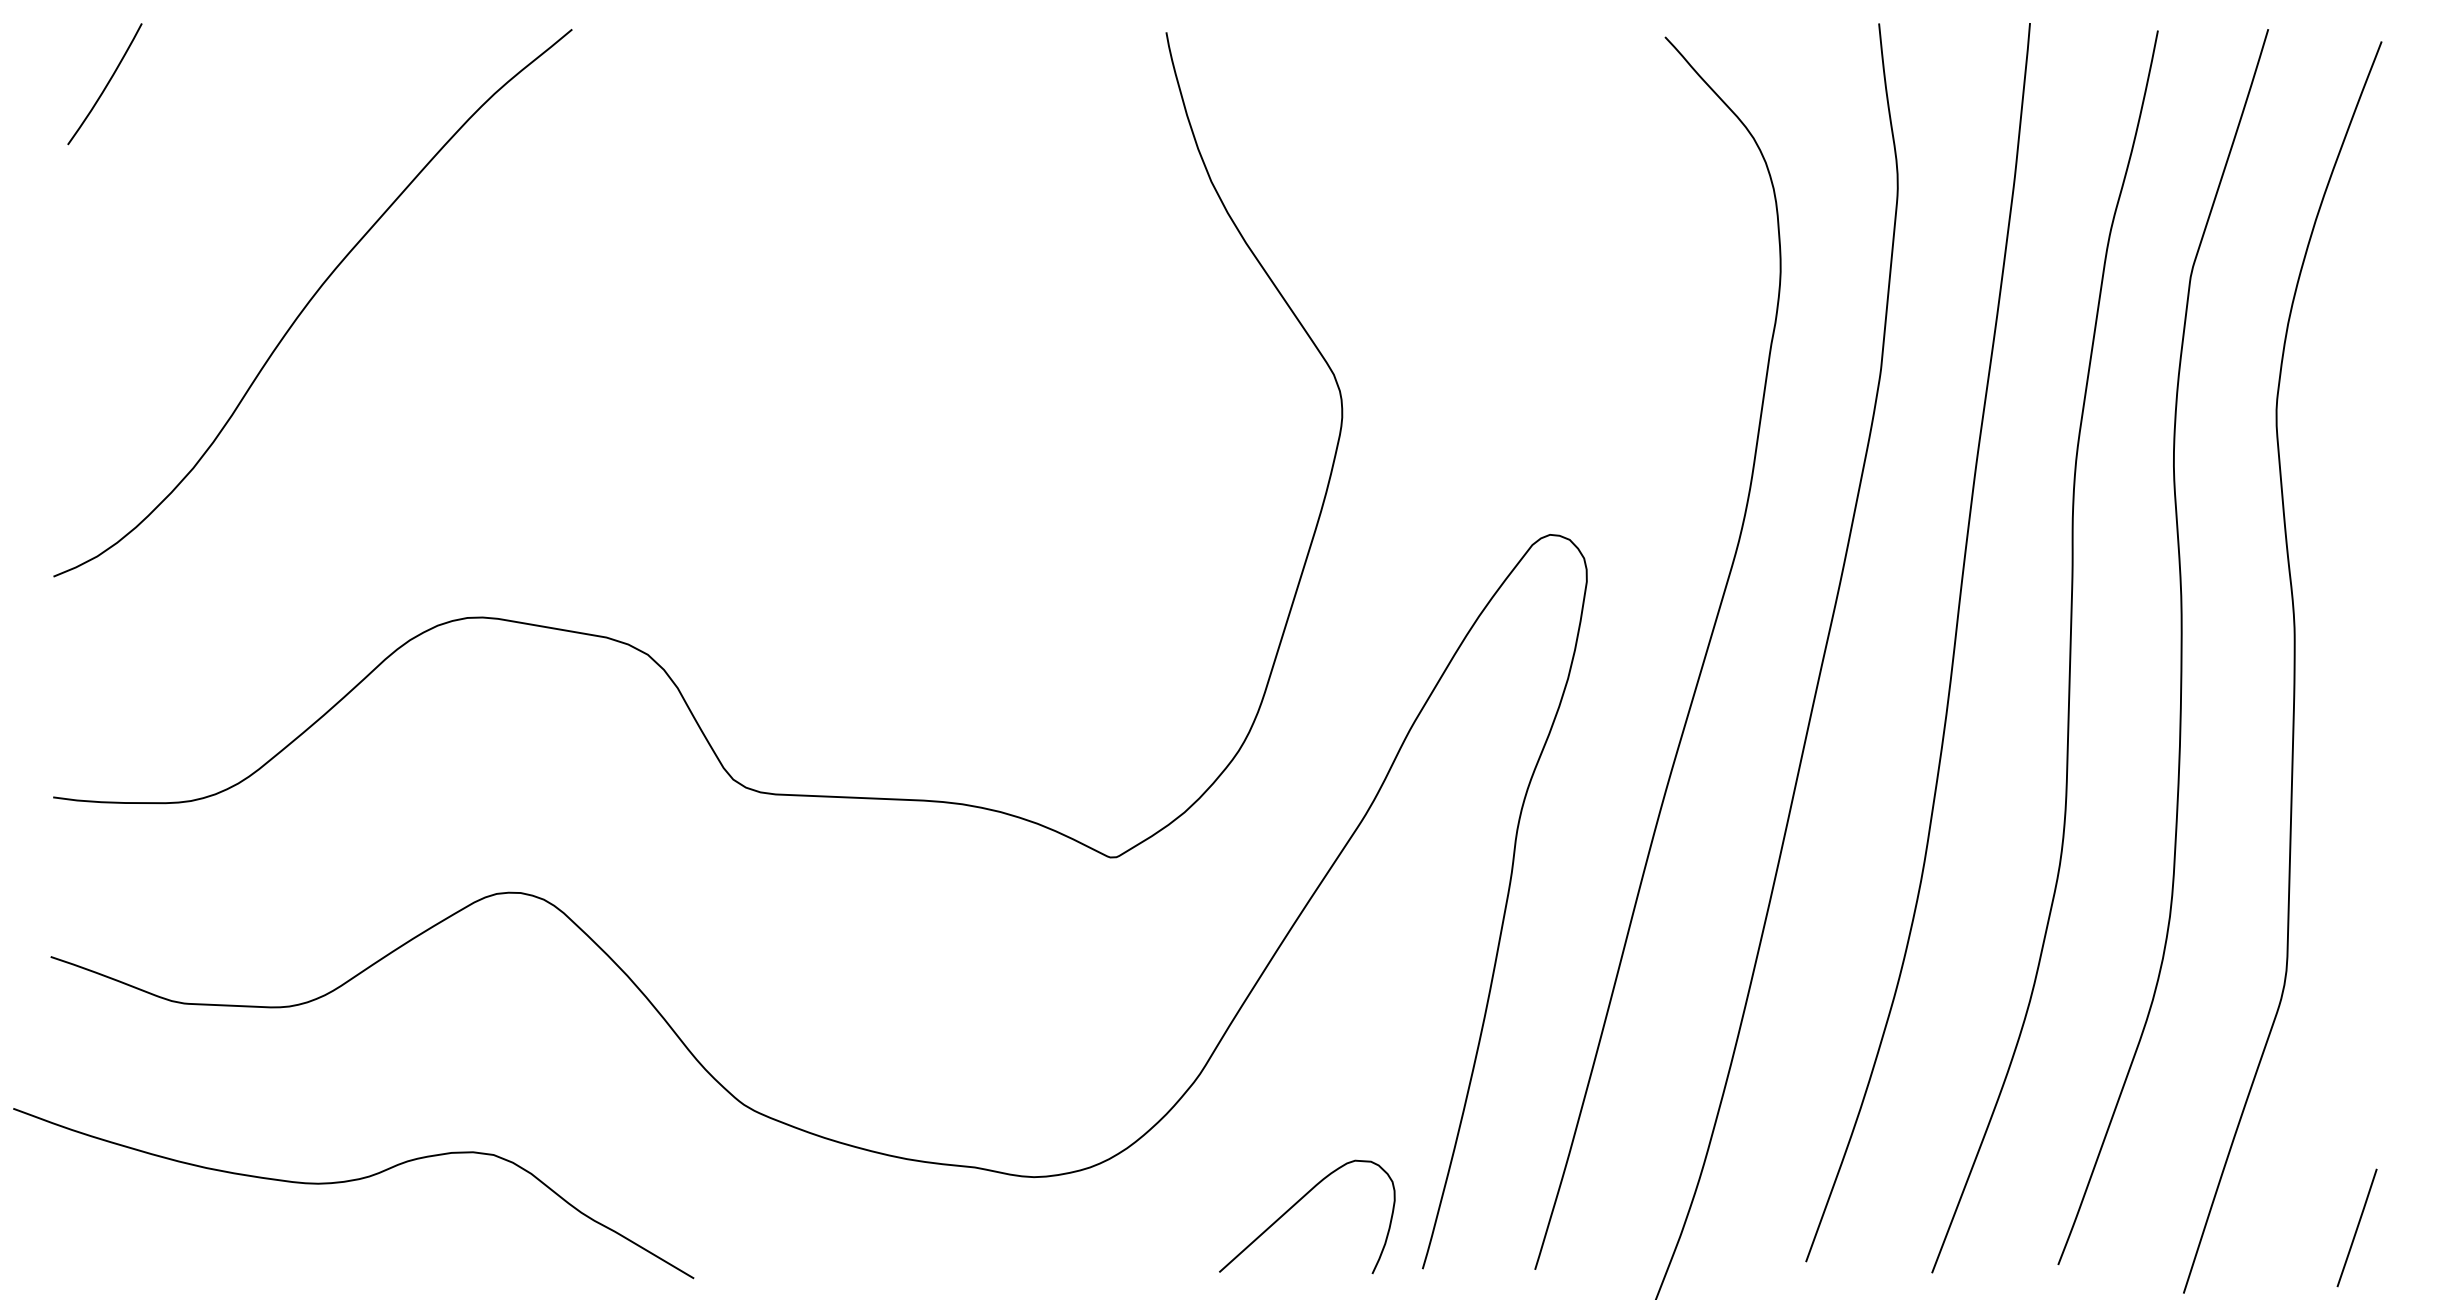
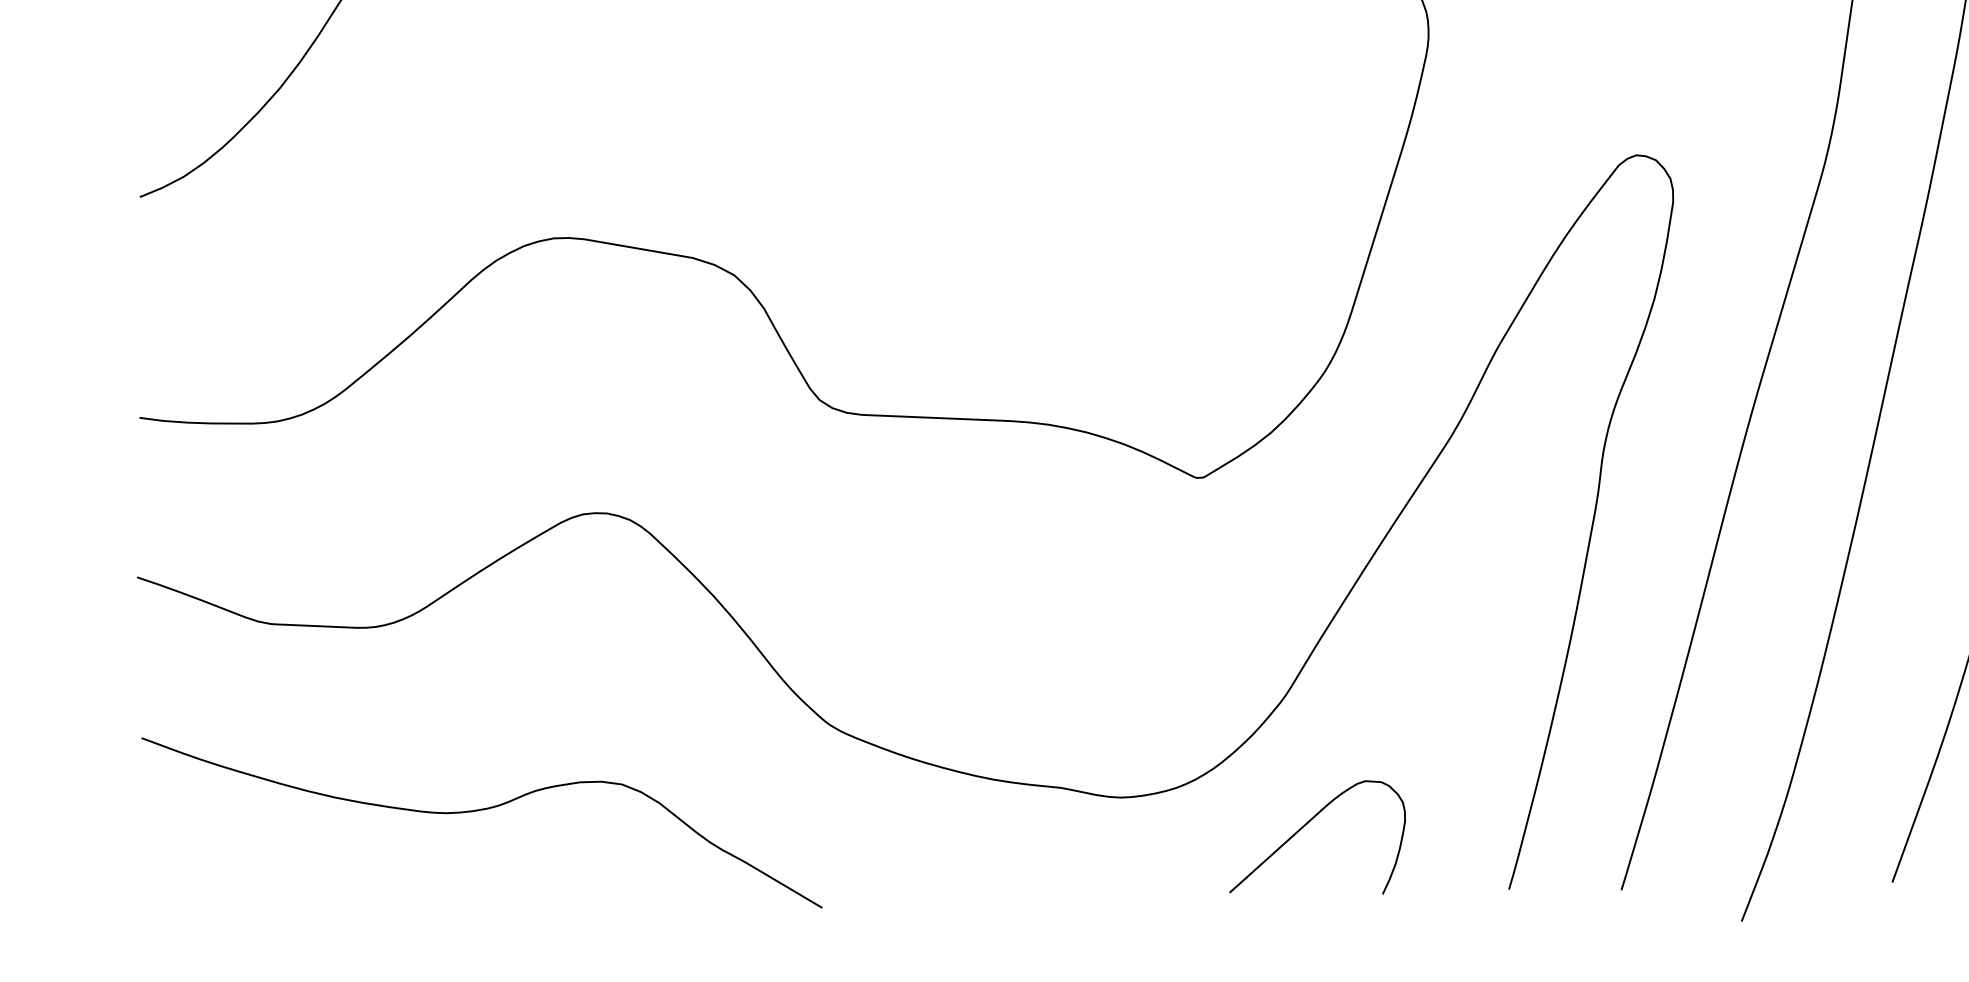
curve: (353, 1181) -> (481, 810), moved
curve: (1296, 1204) -> (1306, 824), moved

